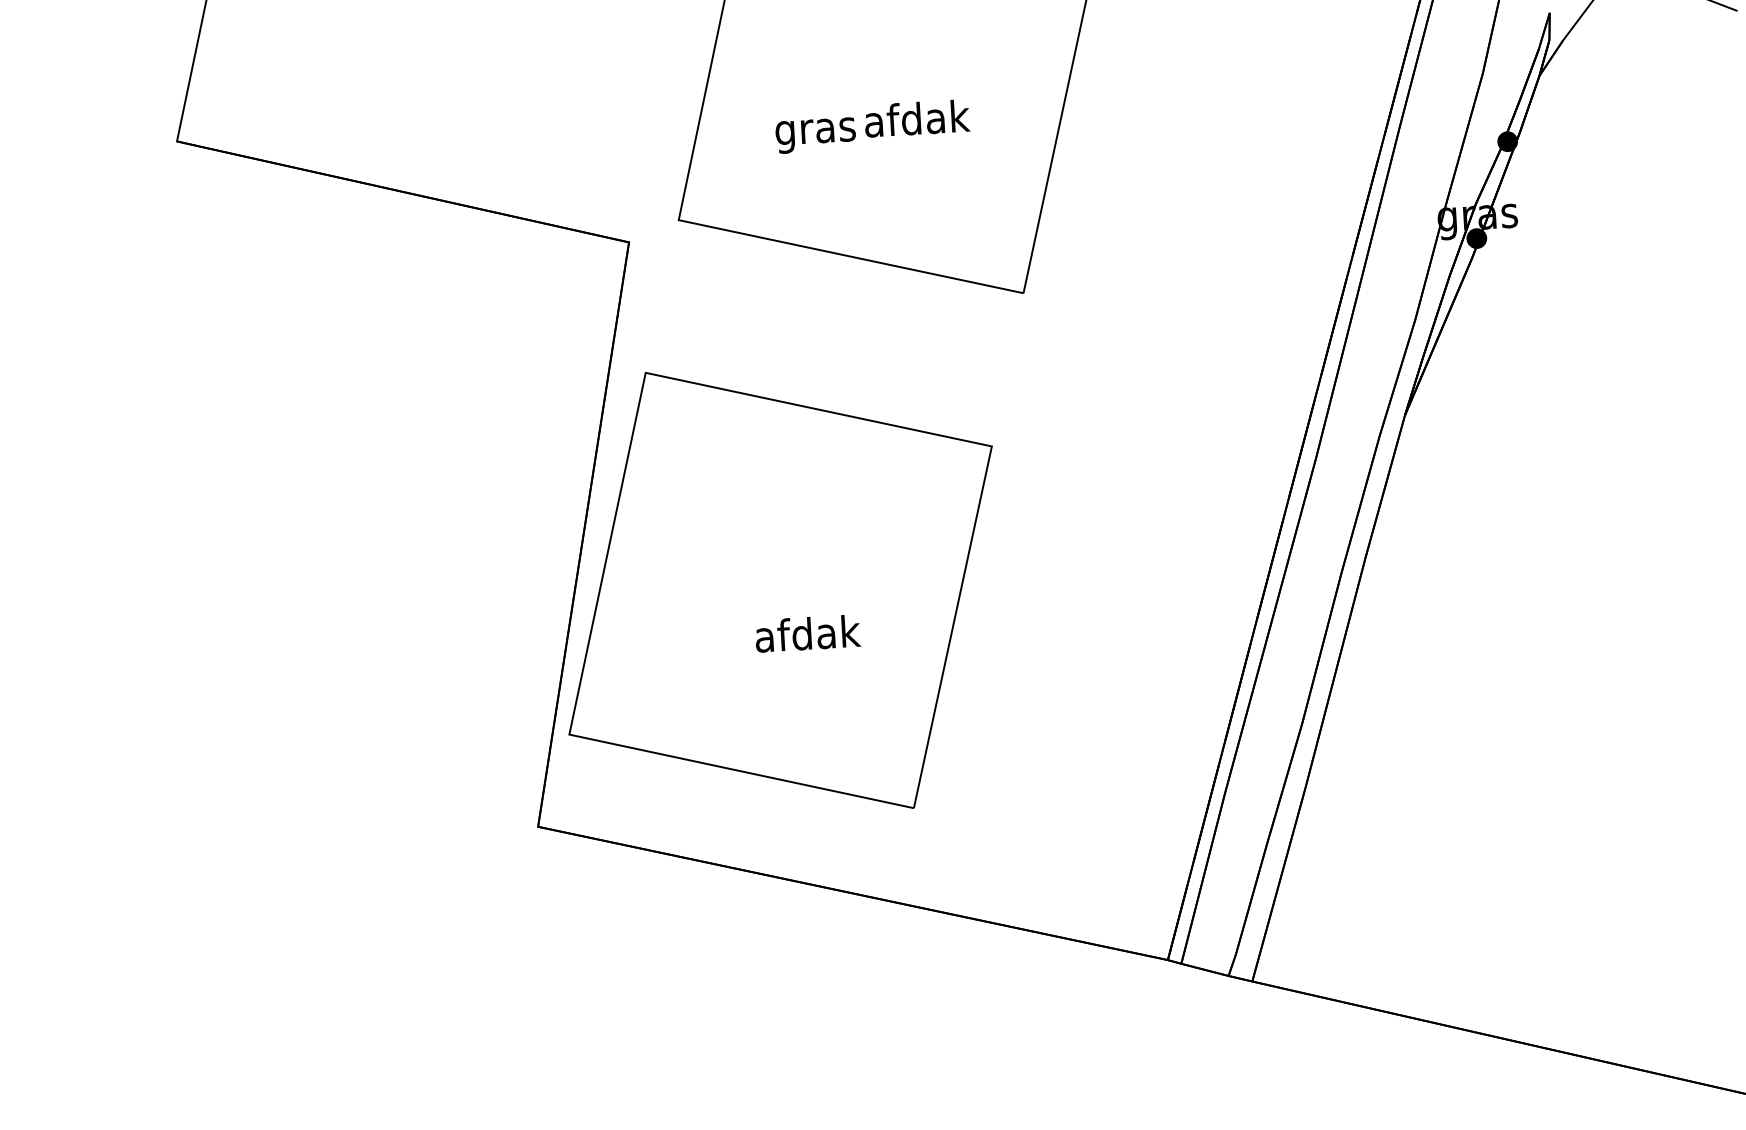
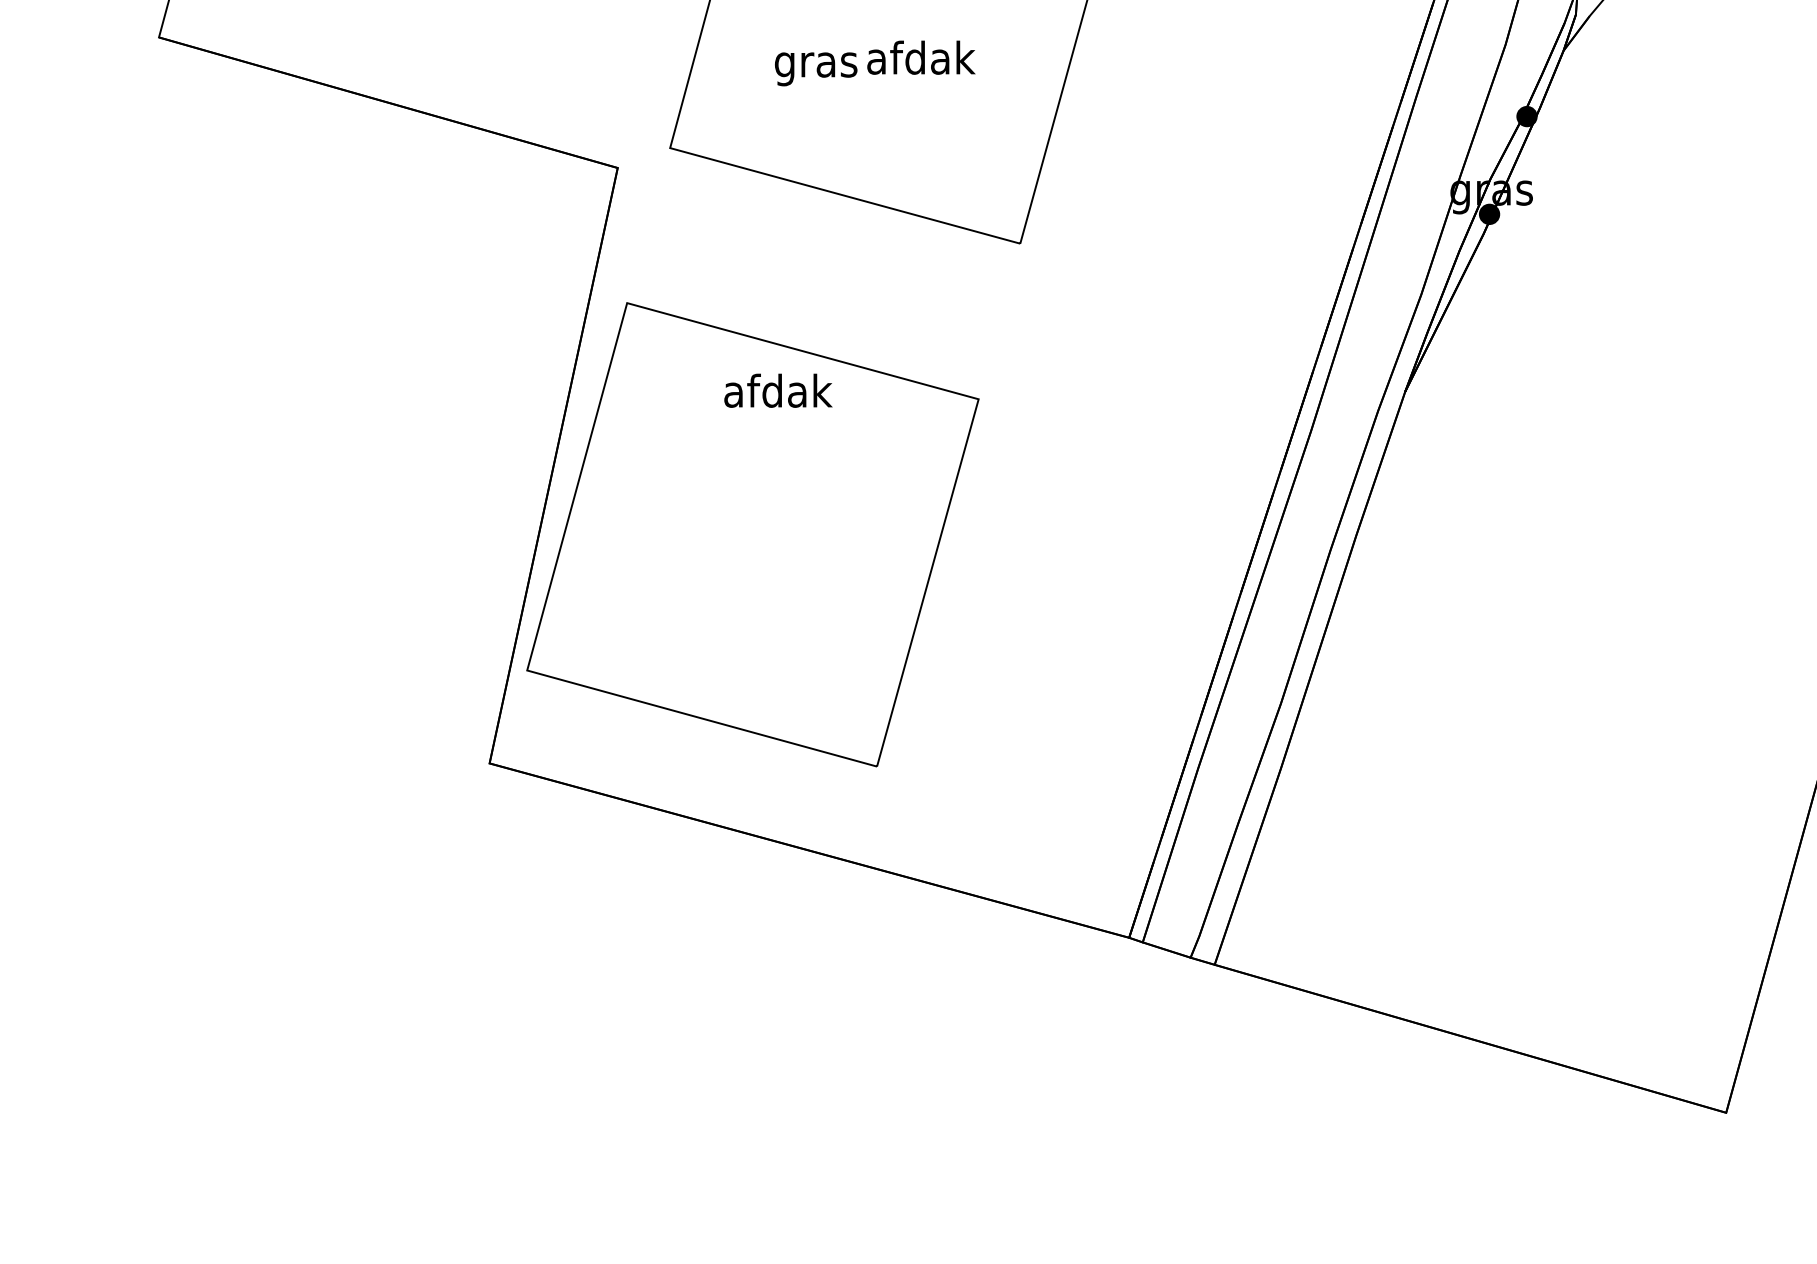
text: (807, 633) -> (778, 390), moved

